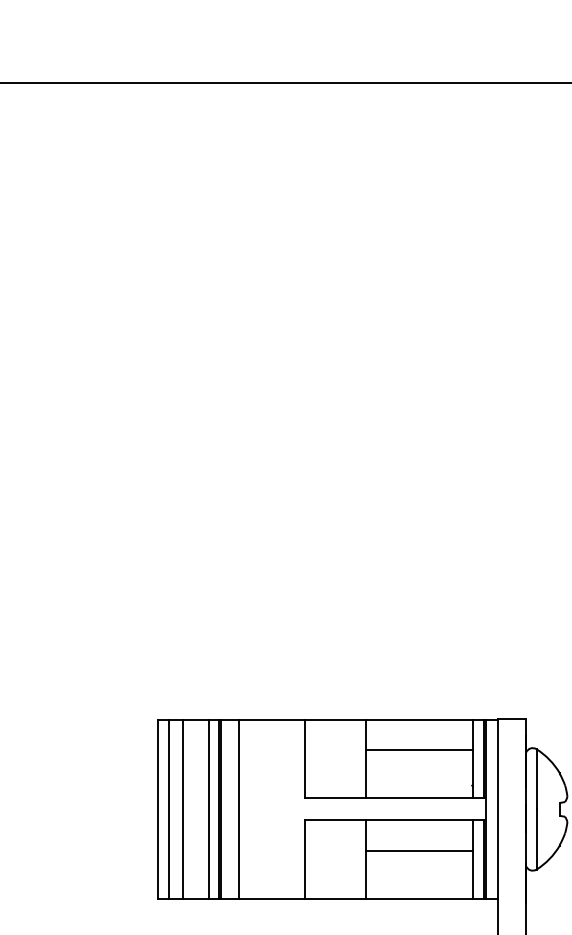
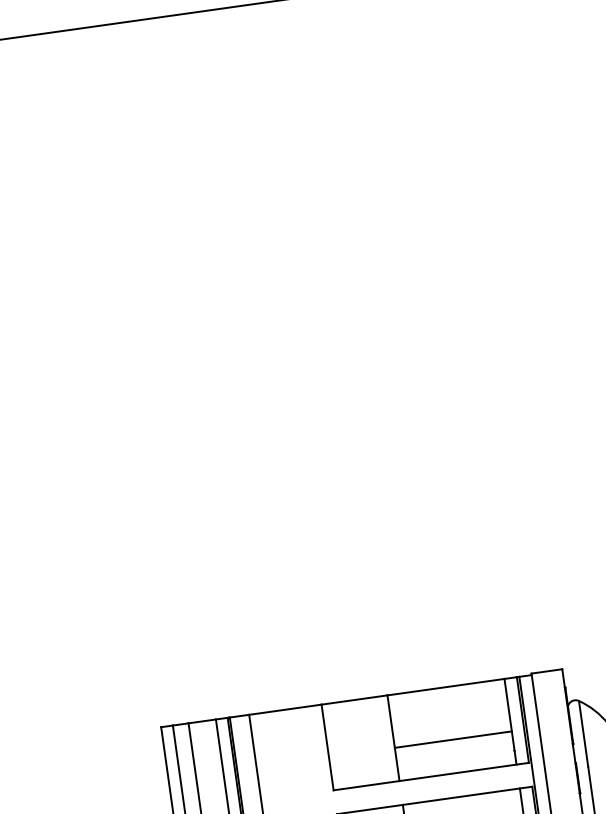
line: (418, 750) -> (452, 740), moved

